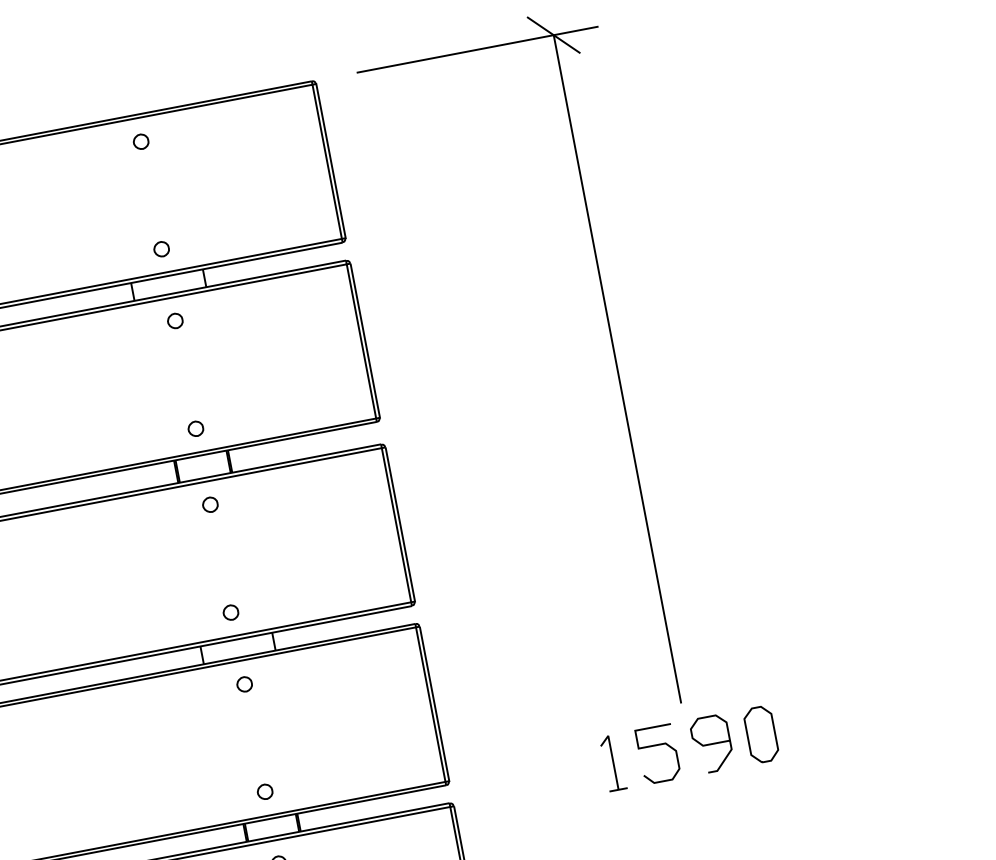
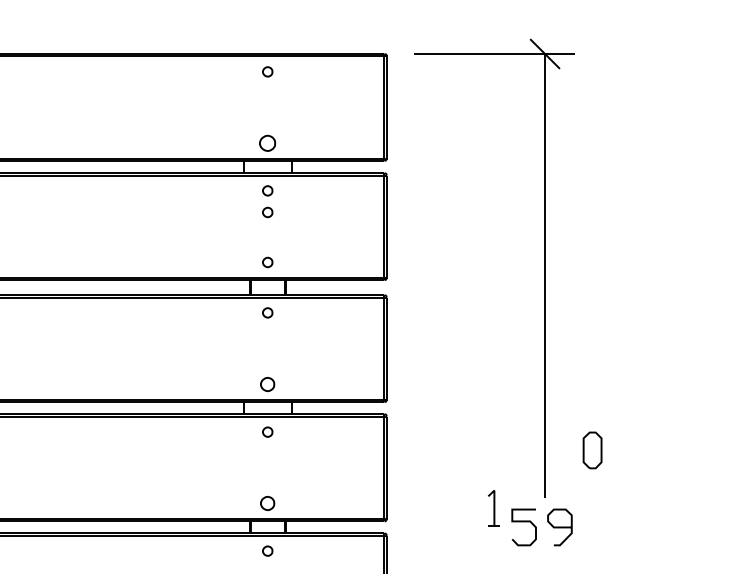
part: (161, 248) -> (267, 142), size x1.6
part: (181, 353) -> (267, 212), added
part: (230, 612) -> (267, 384), size x1.4
part: (761, 734) -> (592, 450), moved
part: (612, 763) -> (493, 508), moved
part: (264, 791) -> (267, 503), size x1.4

